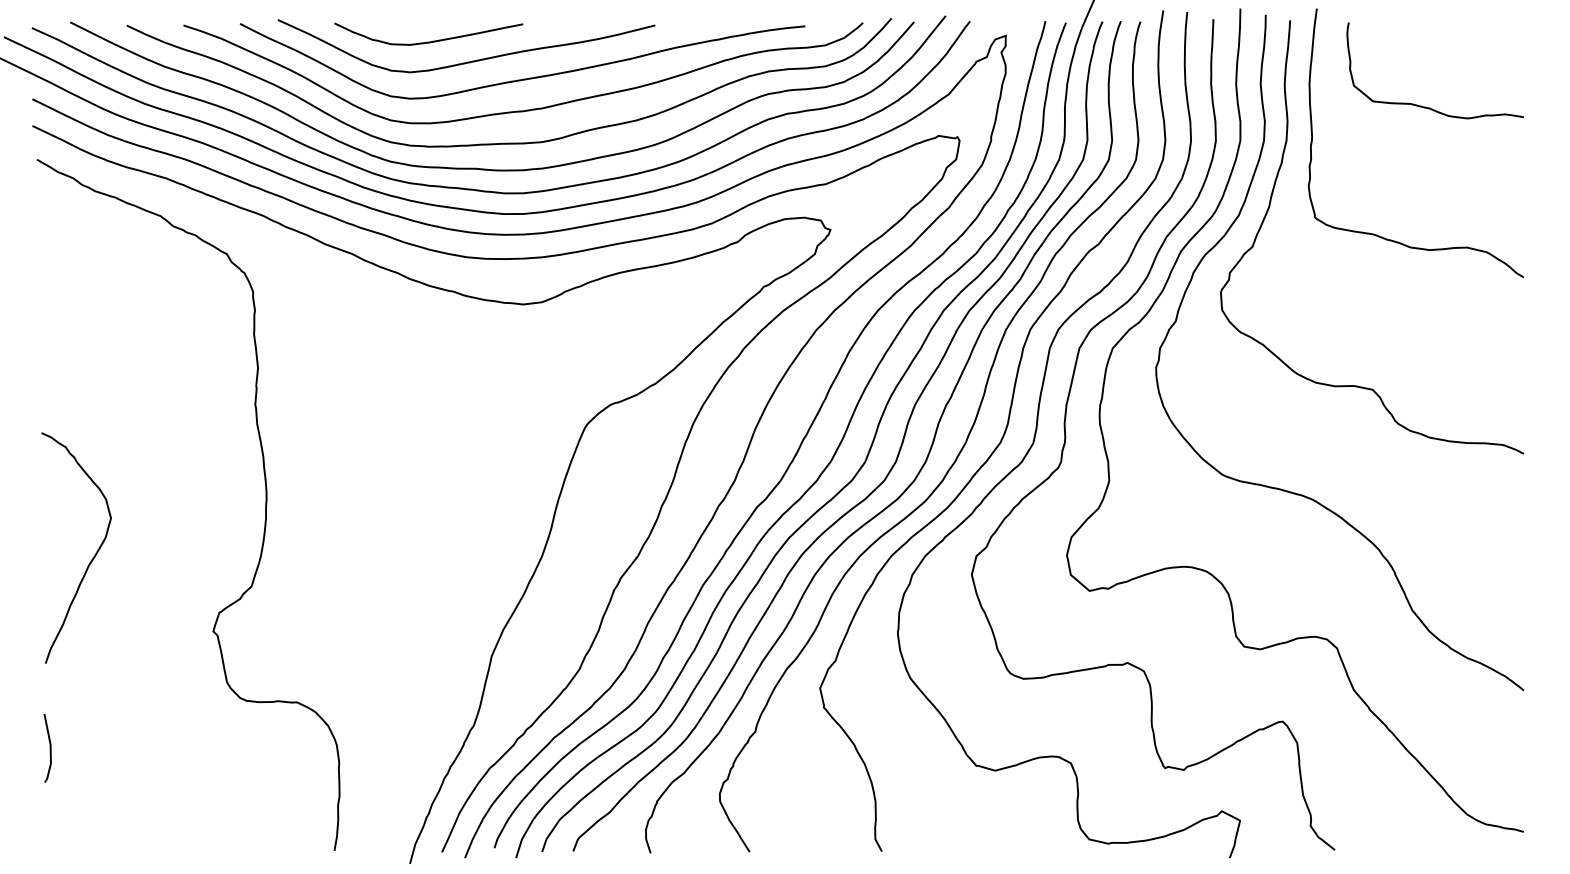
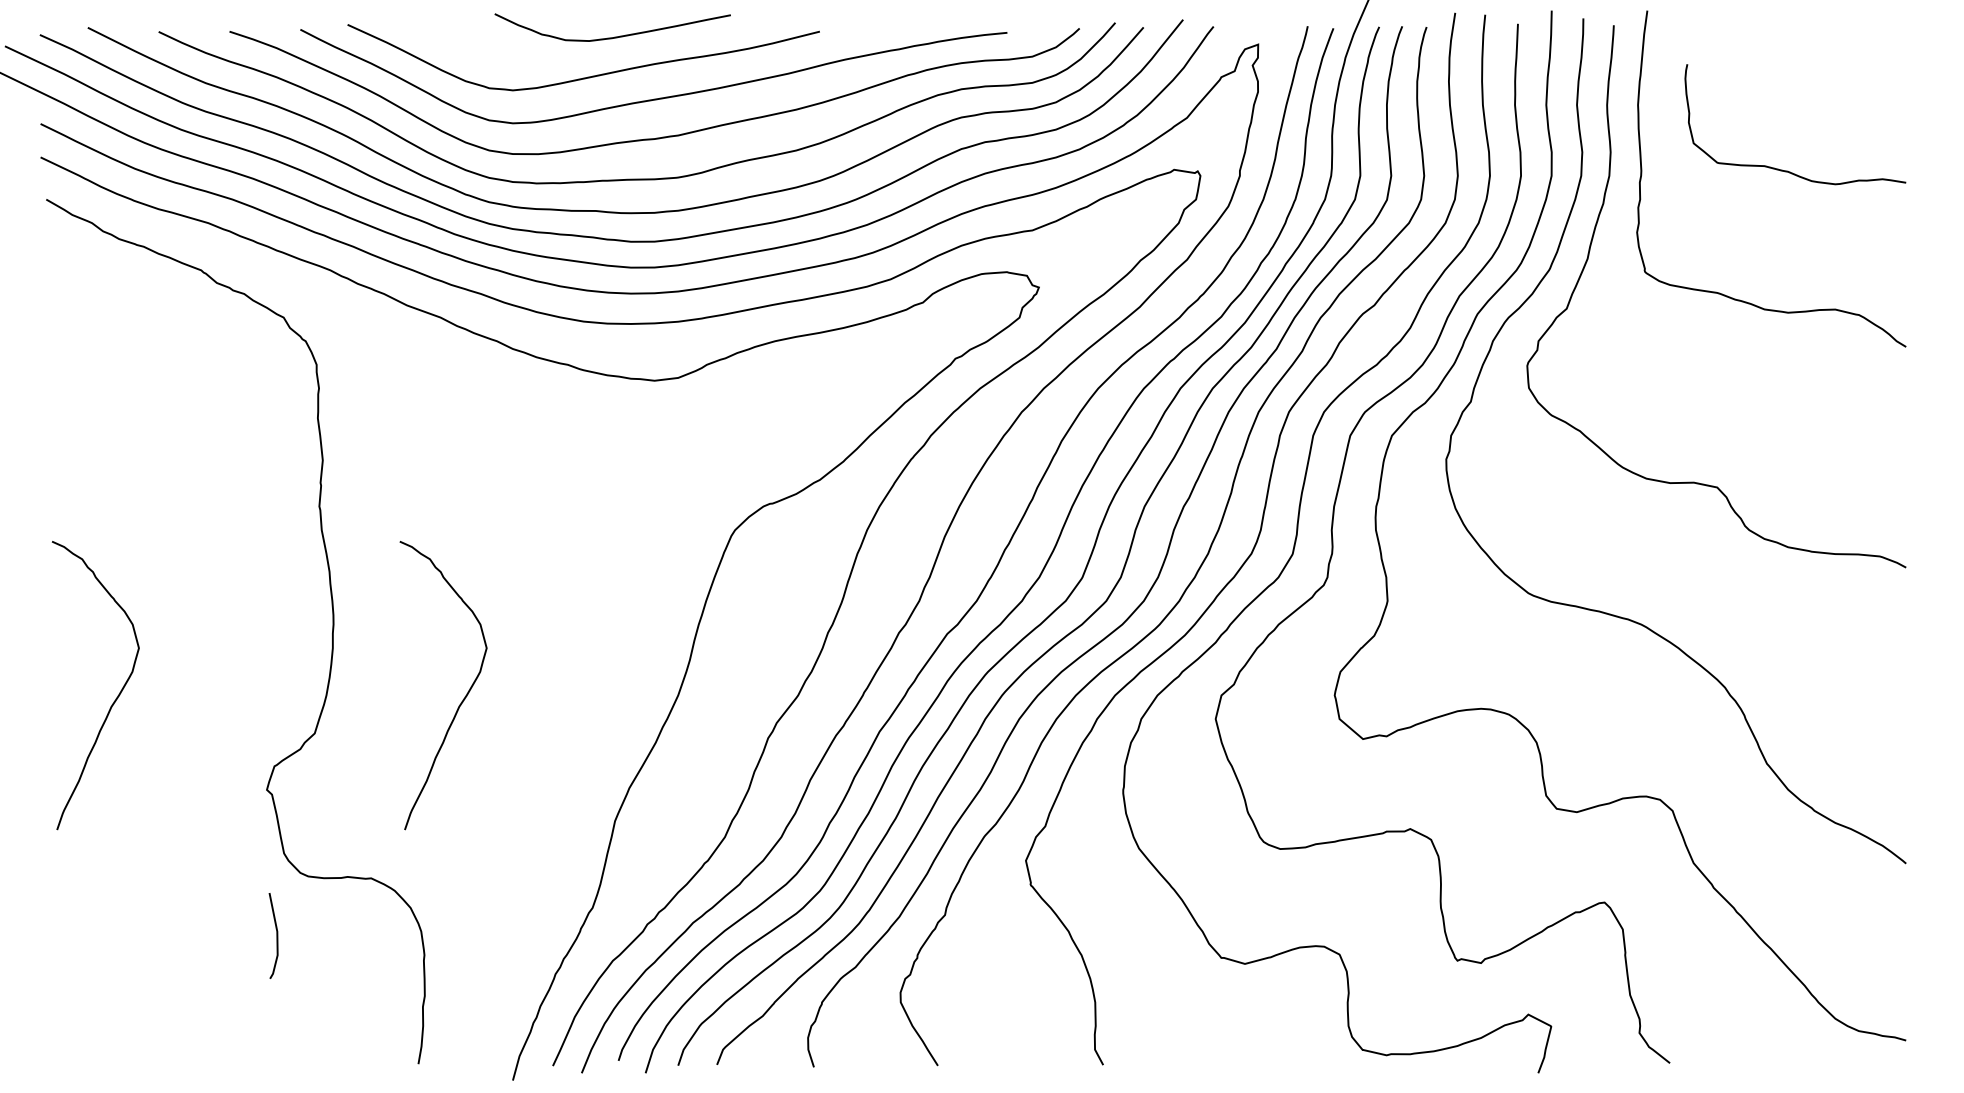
curve: (428, 41) -> (612, 36), moved
curve: (1425, 106) -> (1783, 169), moved
curve: (369, 559) -> (462, 699), added
line: (49, 748) -> (275, 936), moved

